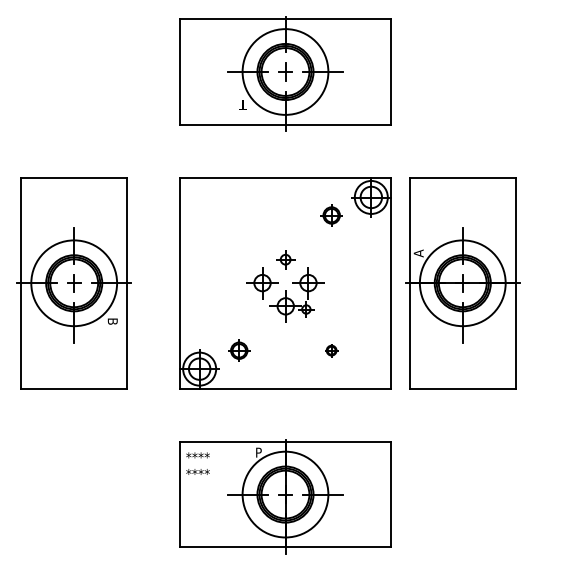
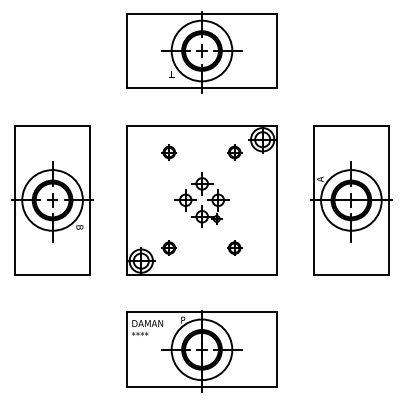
part: (239, 215) -> (169, 152), added
part: (285, 259) -> (202, 183), size x1.67
part: (462, 283) -> (351, 200), moved
part: (331, 350) -> (234, 247), size x1.67
text: (208, 457) -> (147, 323), **** -> DAMAN

